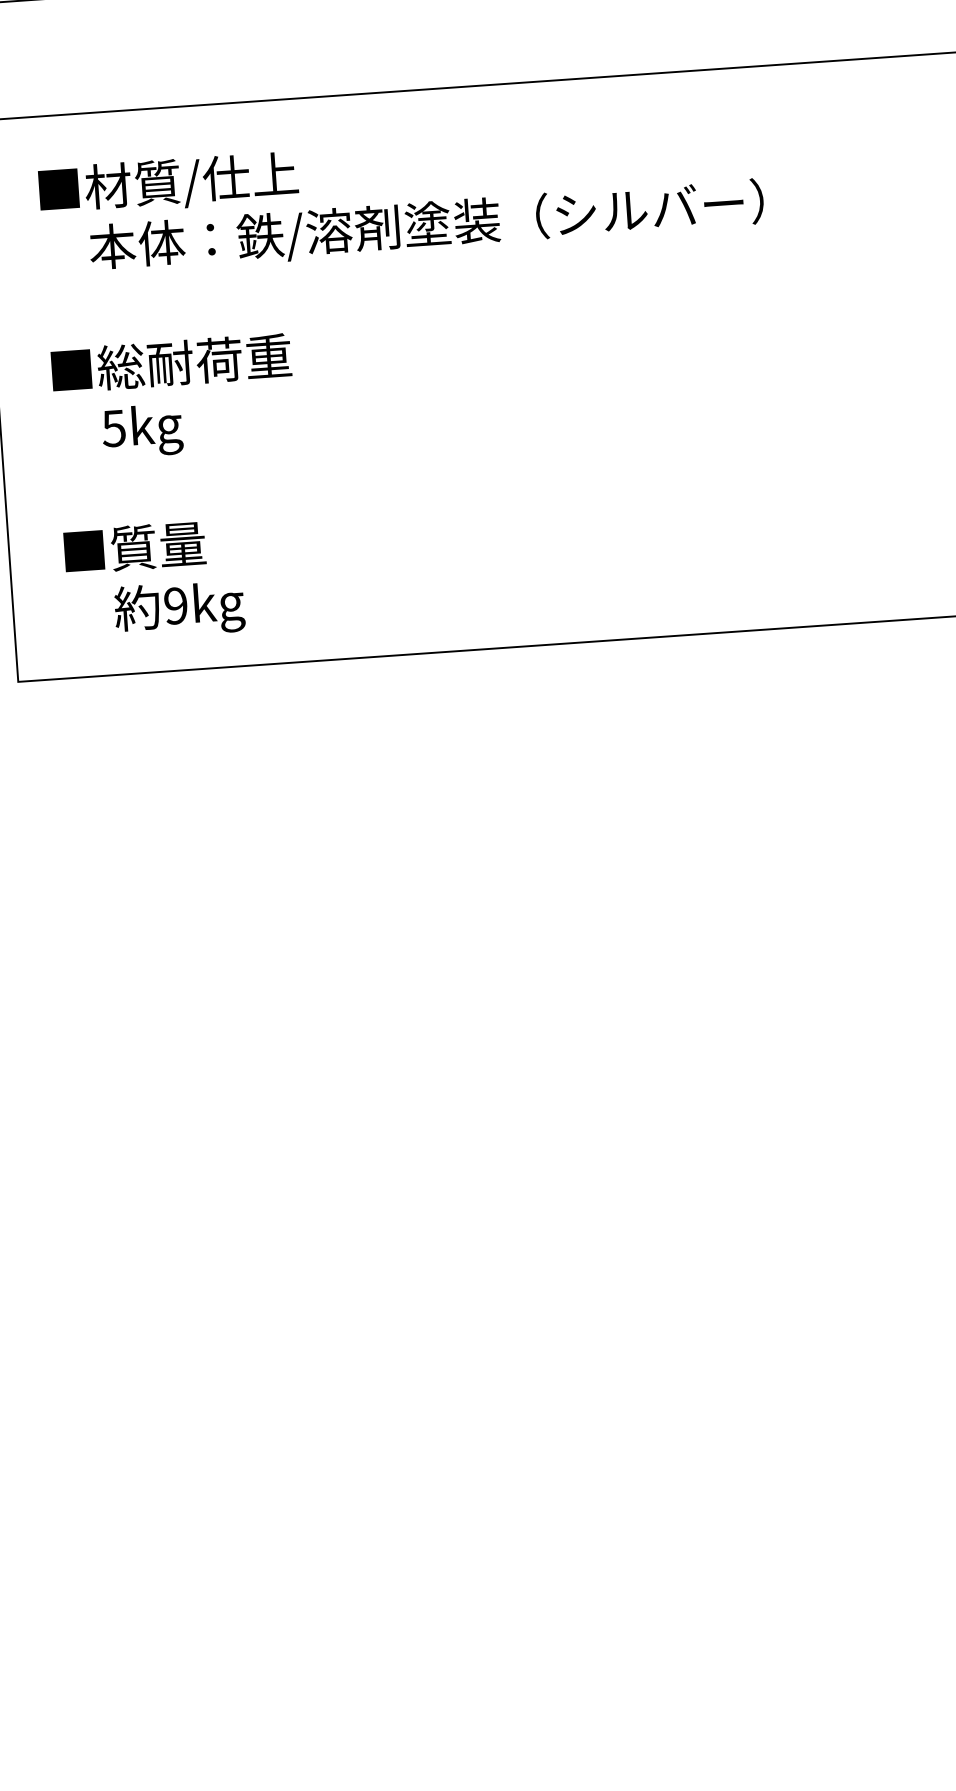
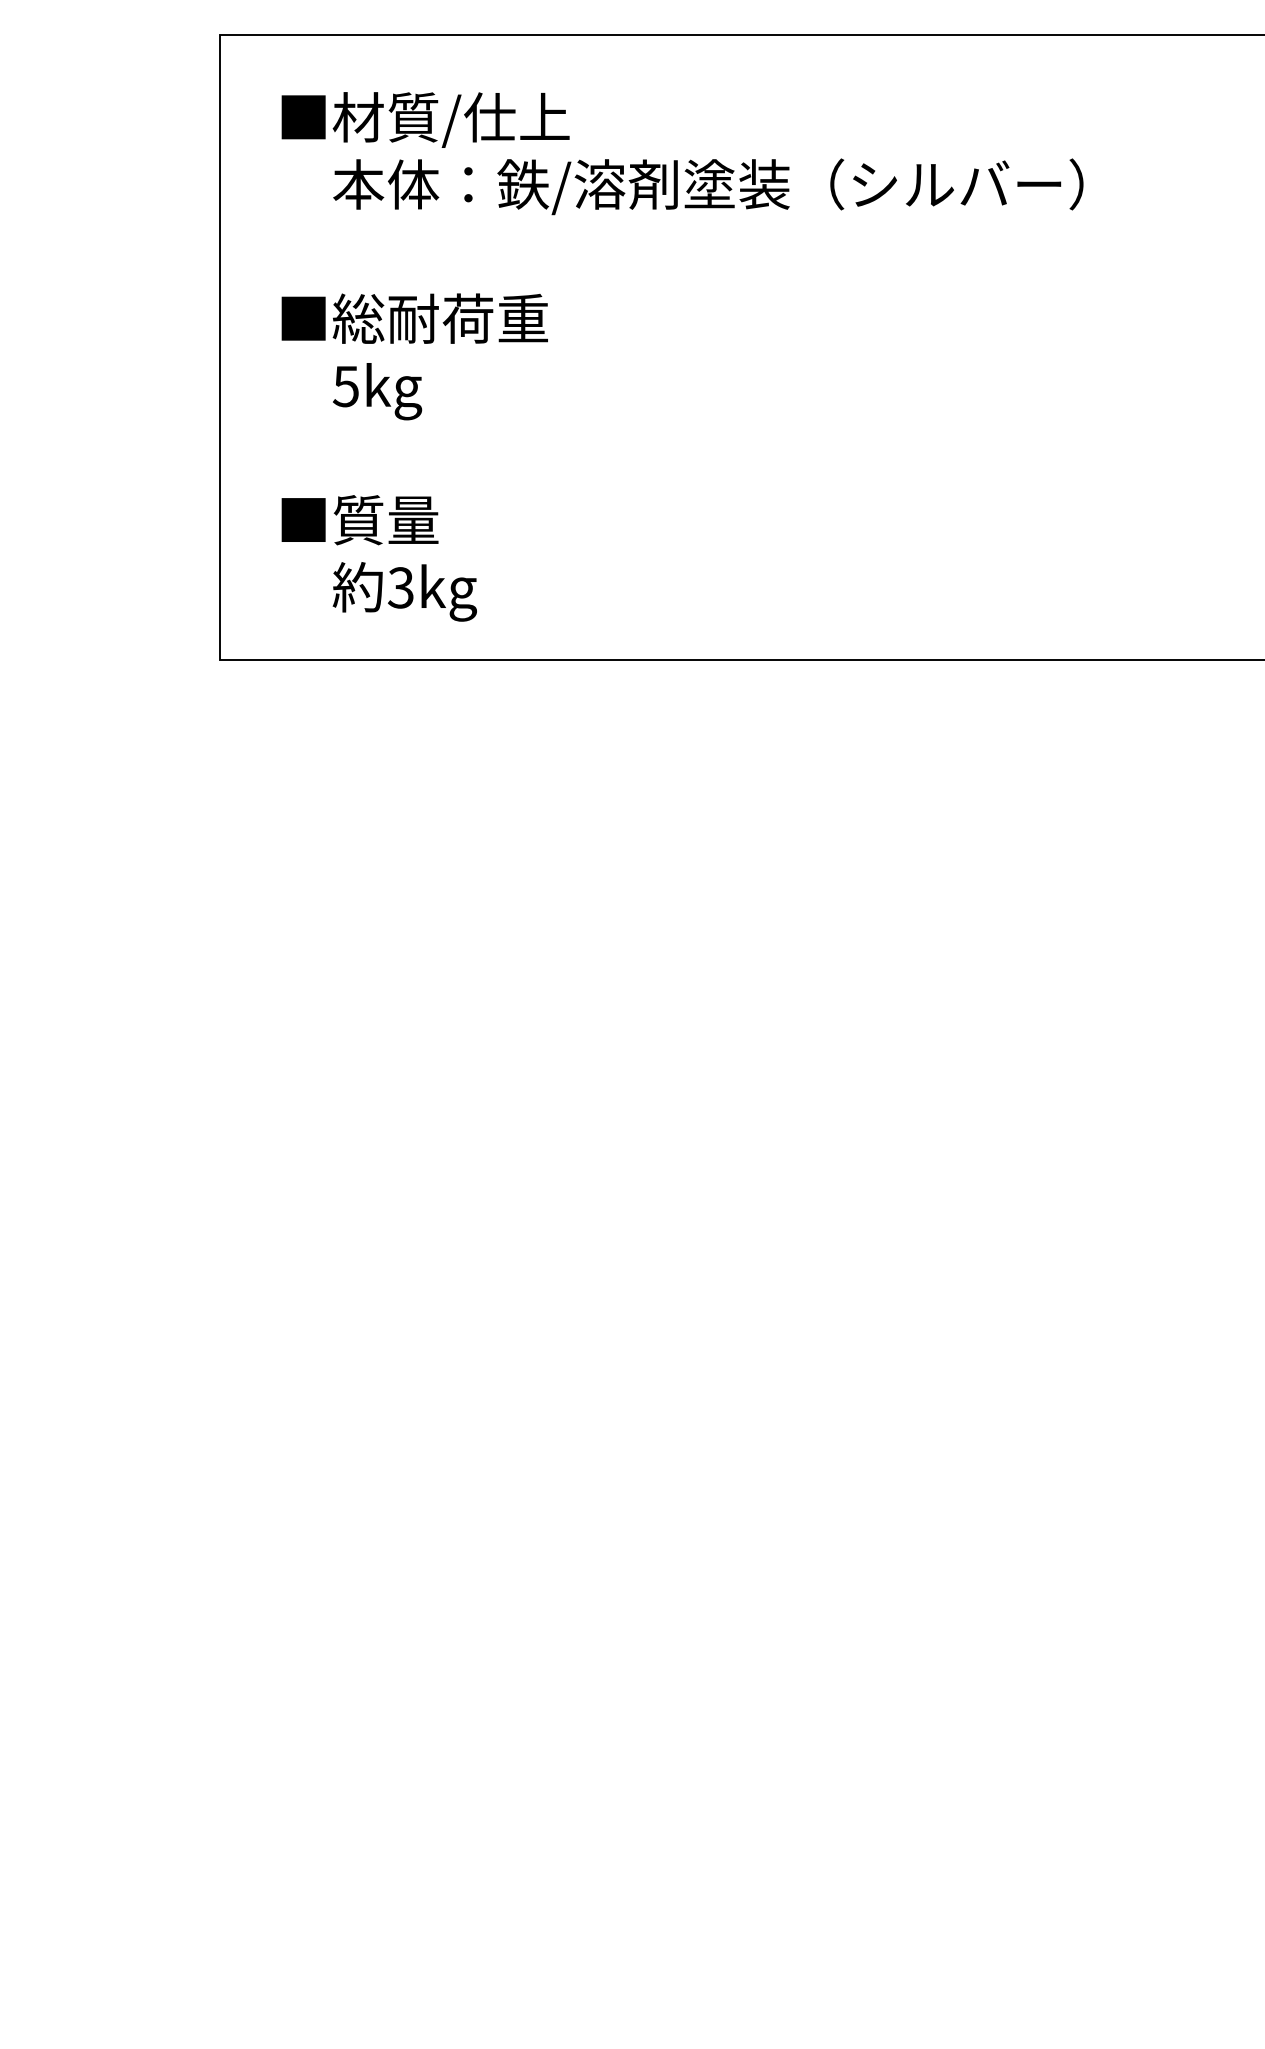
text: (175, 605) -> (400, 587), 9kg -> 3kg

